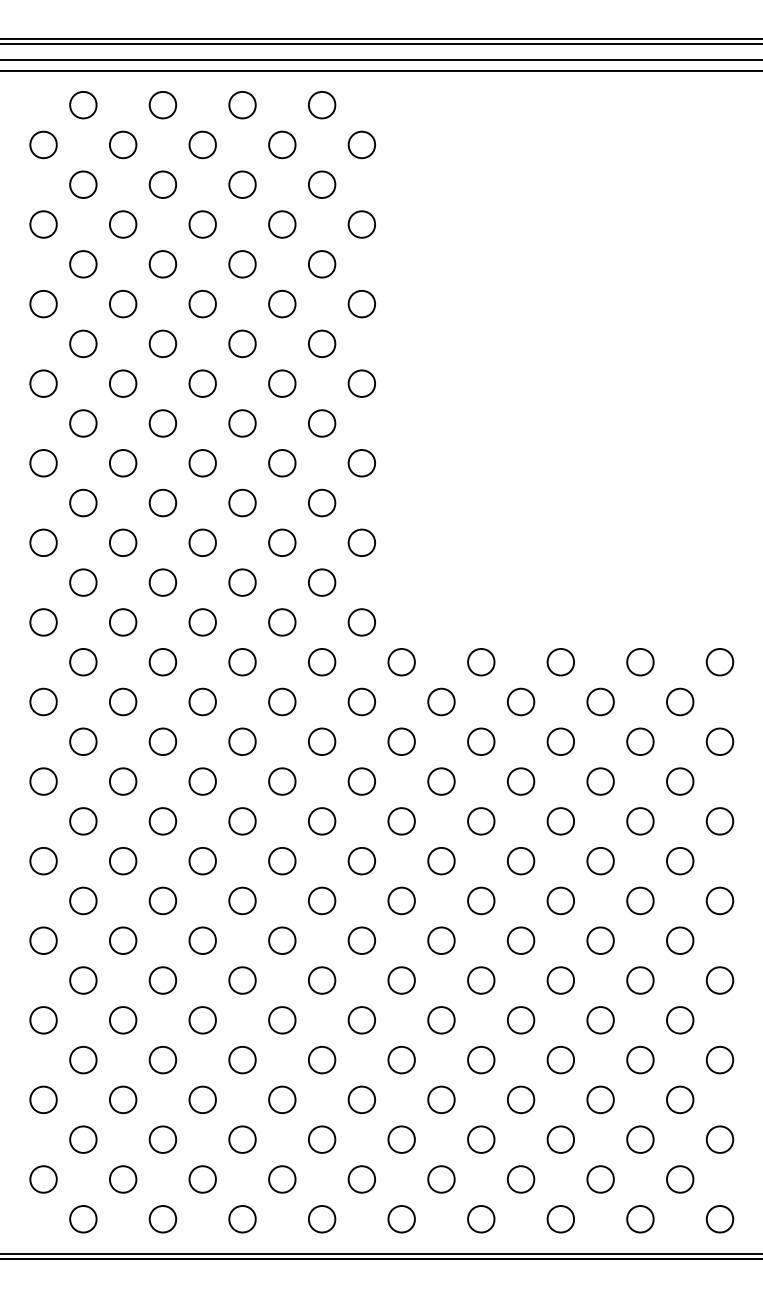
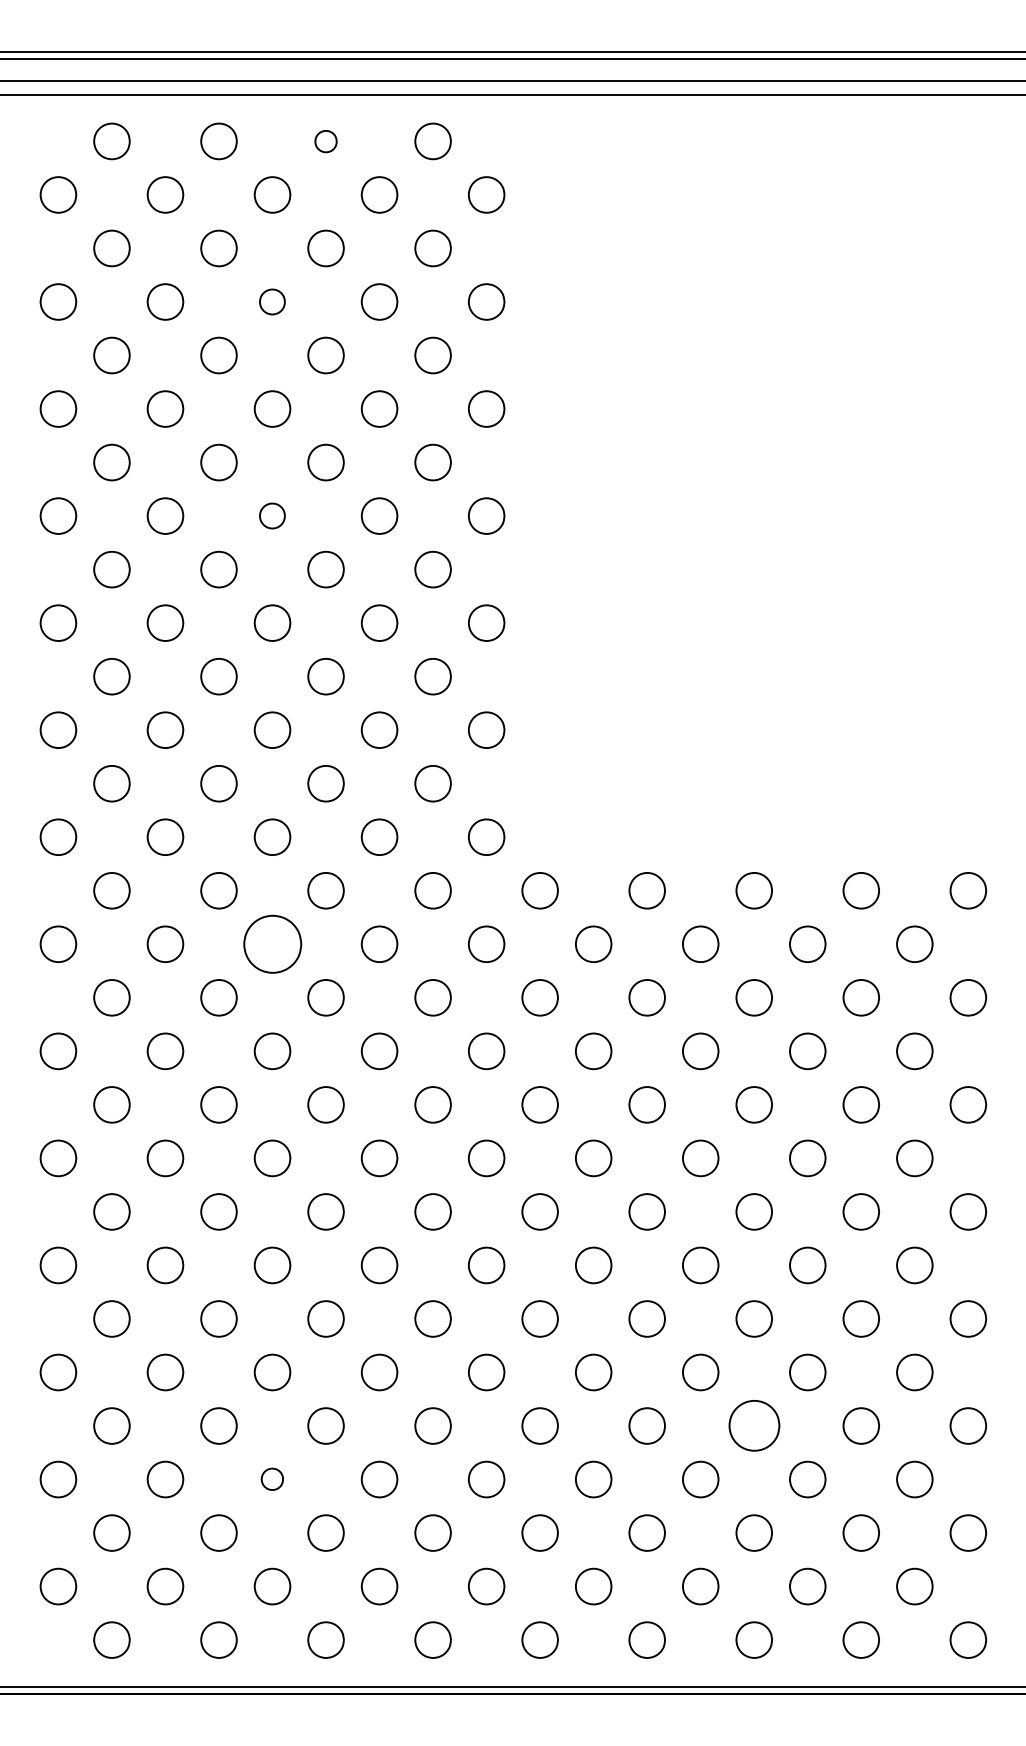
part: (242, 105) -> (326, 141), size x0.6
part: (202, 224) -> (272, 301), size x0.7
part: (202, 383) -> (272, 515), size x0.7
part: (202, 701) -> (272, 943), size x1.6
part: (560, 1060) -> (753, 1426), size x1.4
part: (202, 1099) -> (272, 1479), size x0.6

